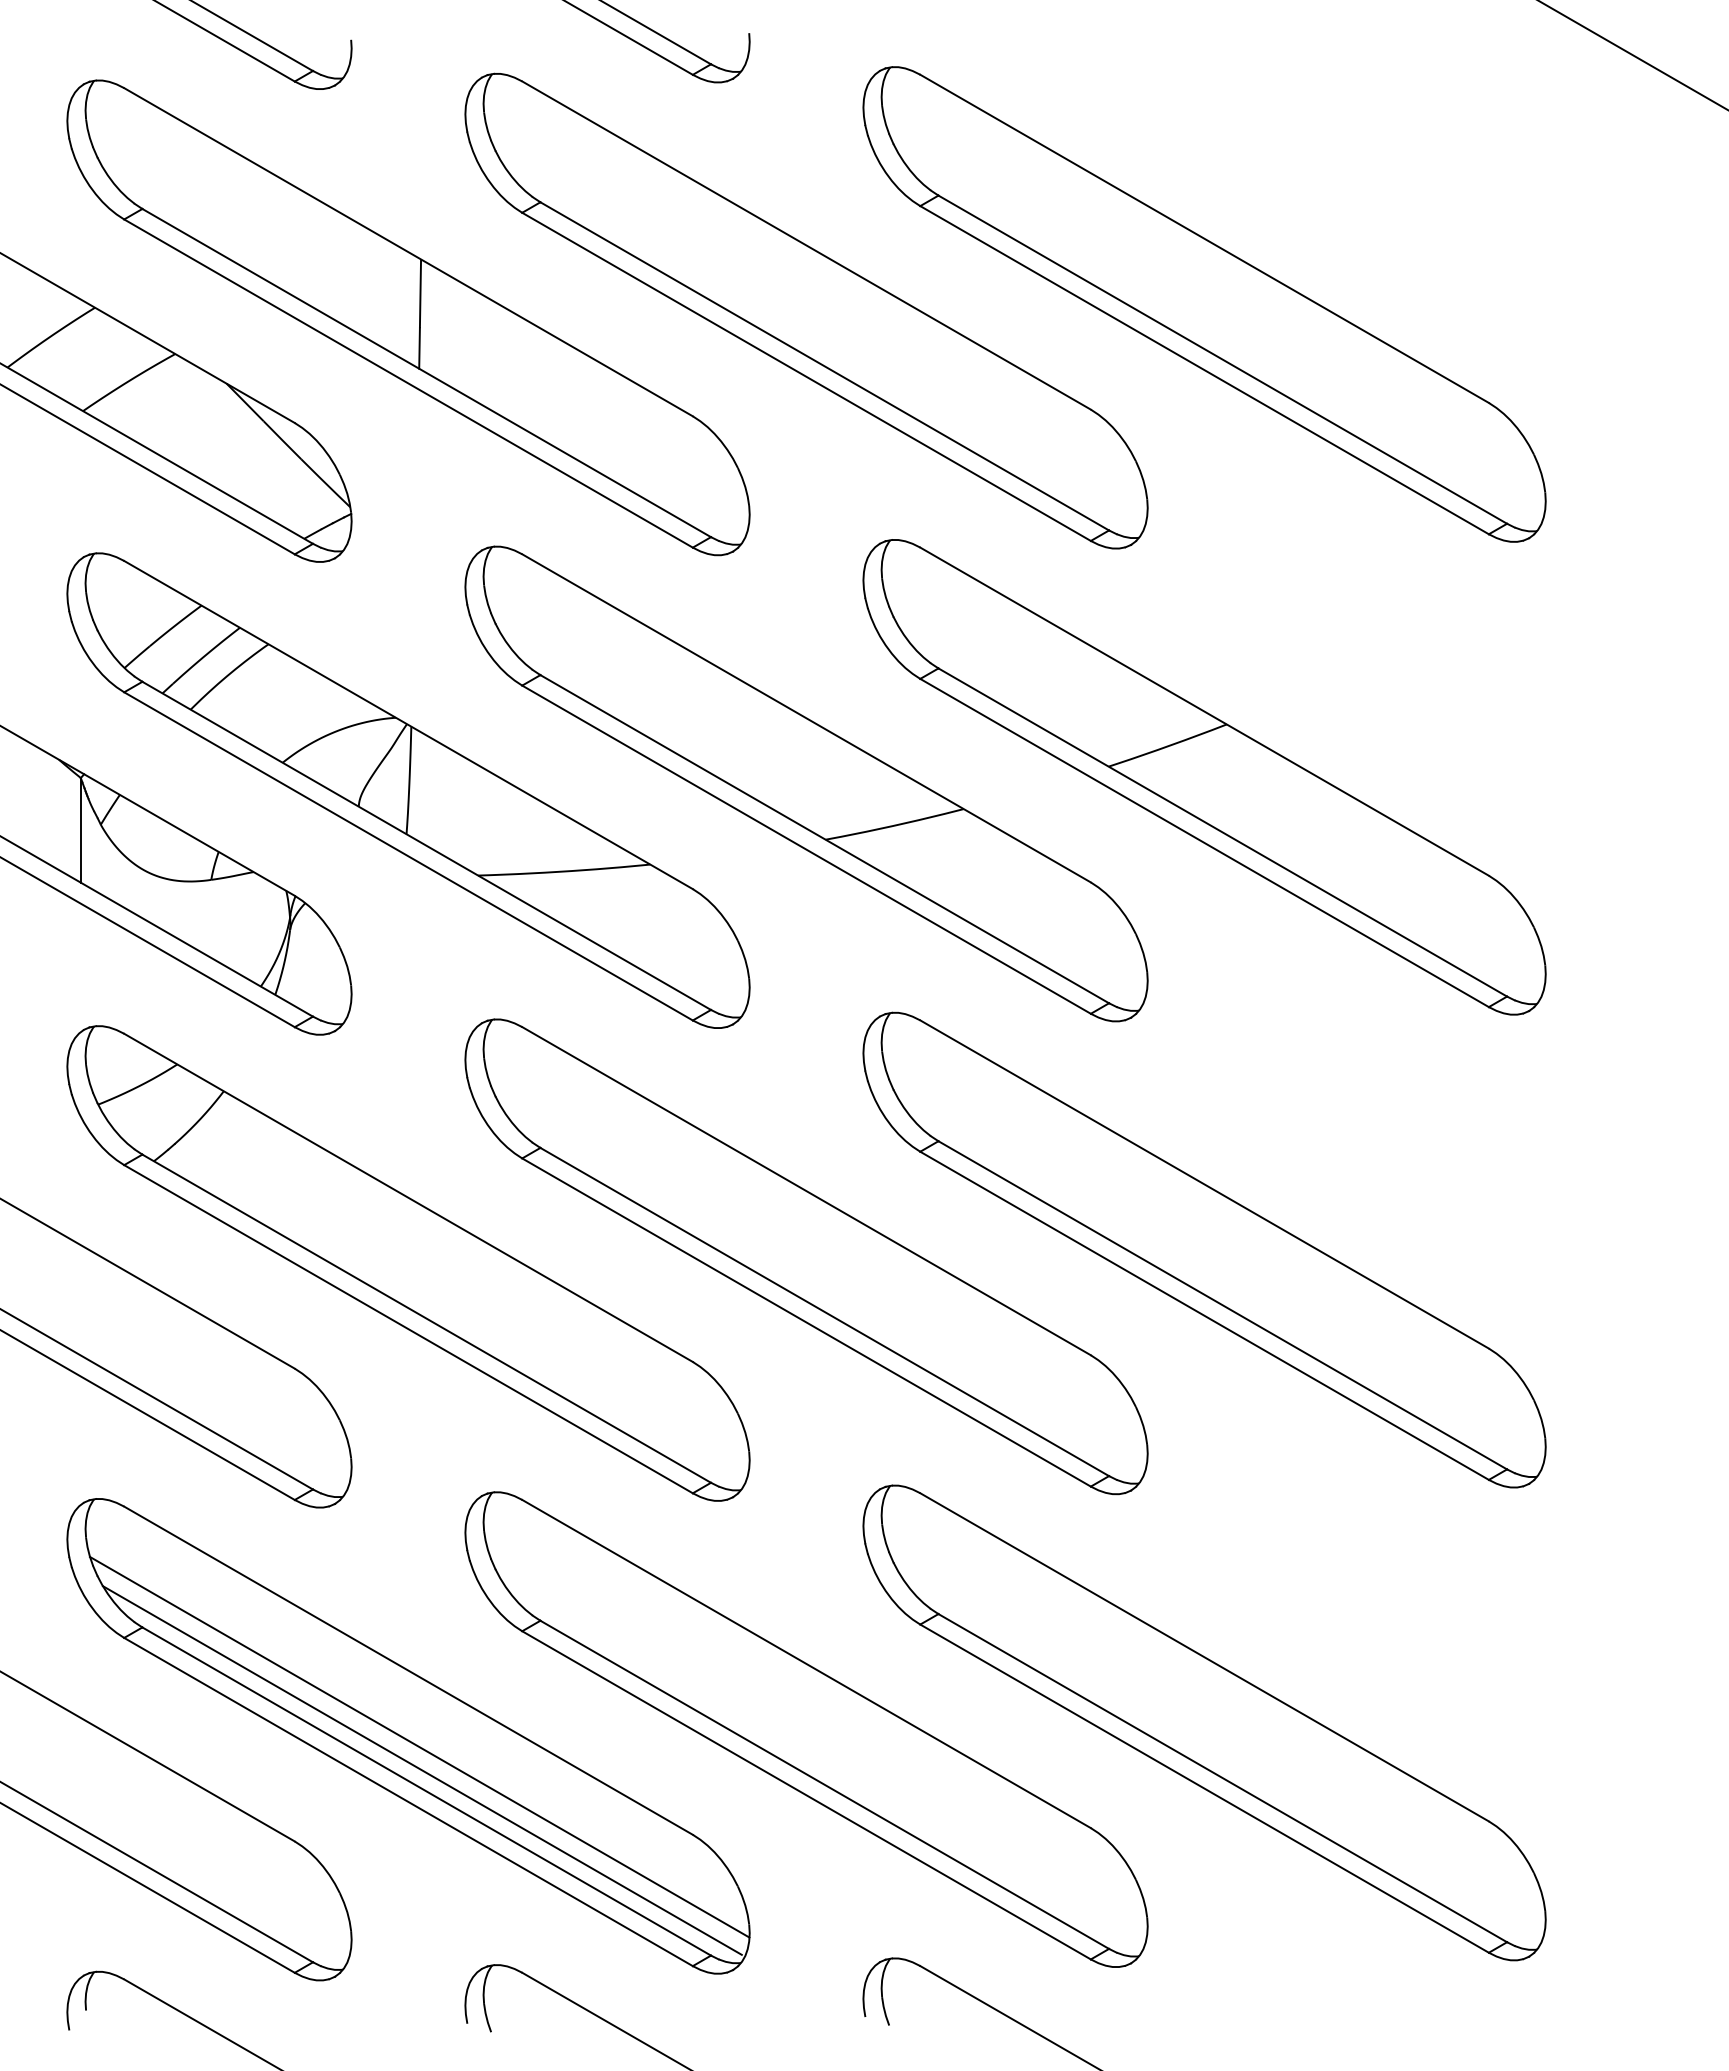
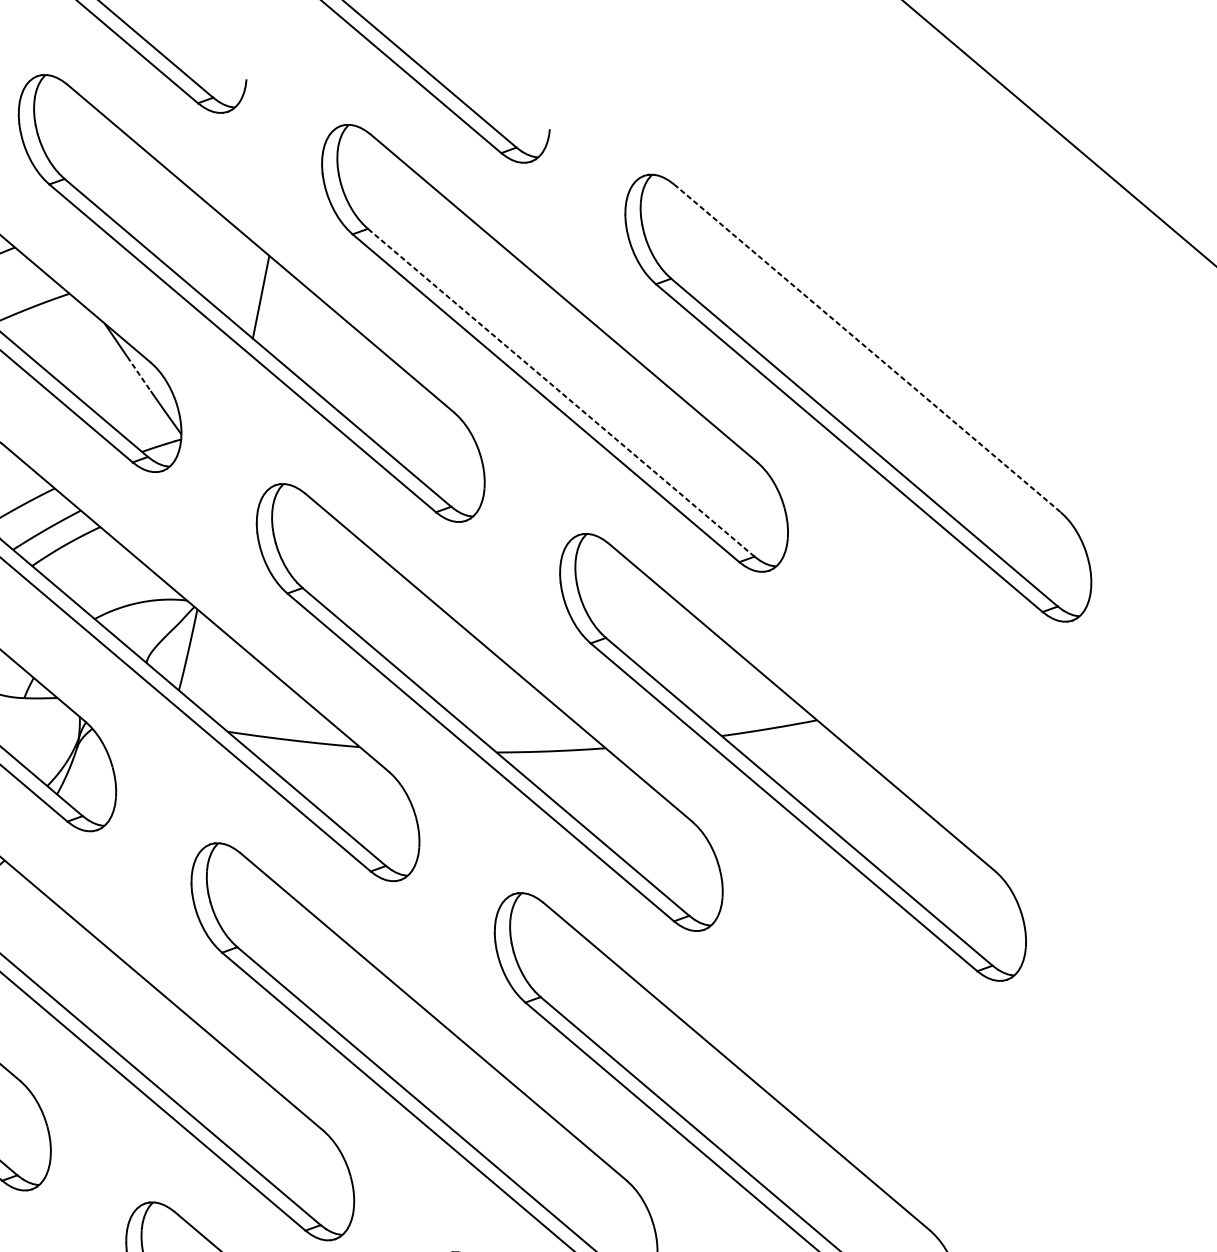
line: (1205, 239) -> (868, 348), solid -> dashed
line: (824, 366) -> (561, 392), solid -> dashed
line: (282, 440) -> (139, 374), solid -> dashed

